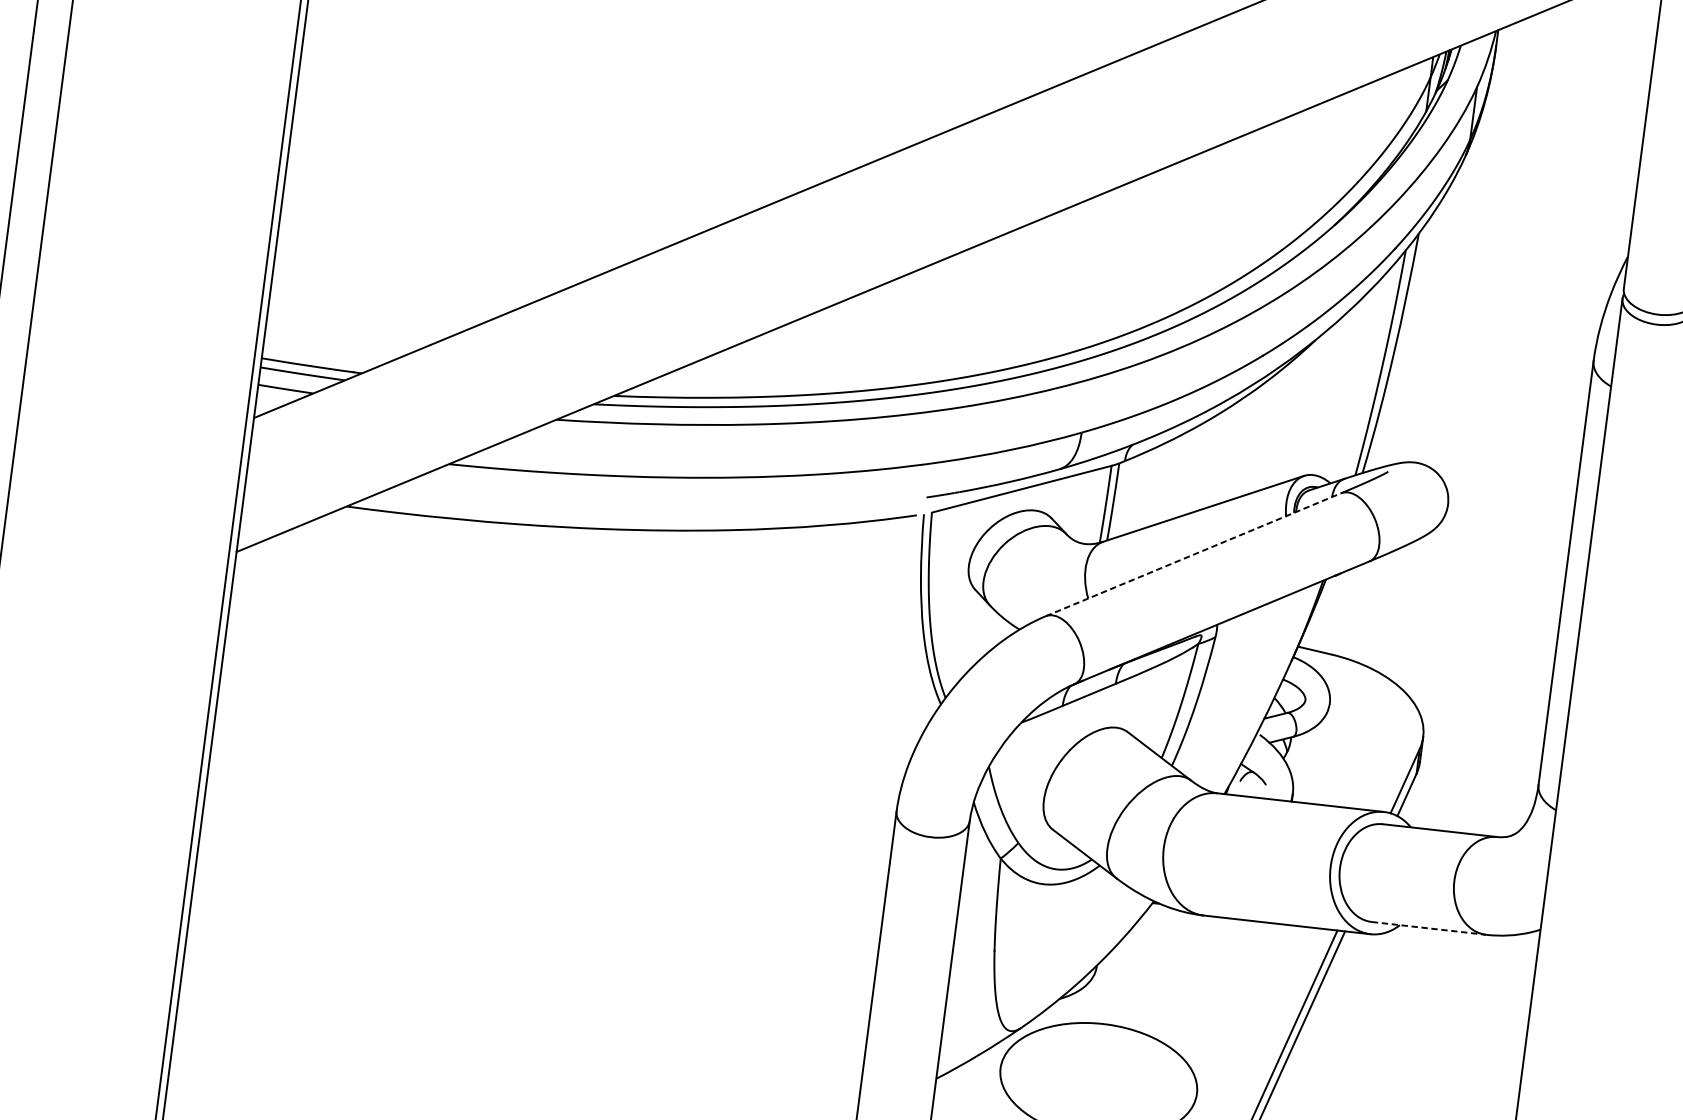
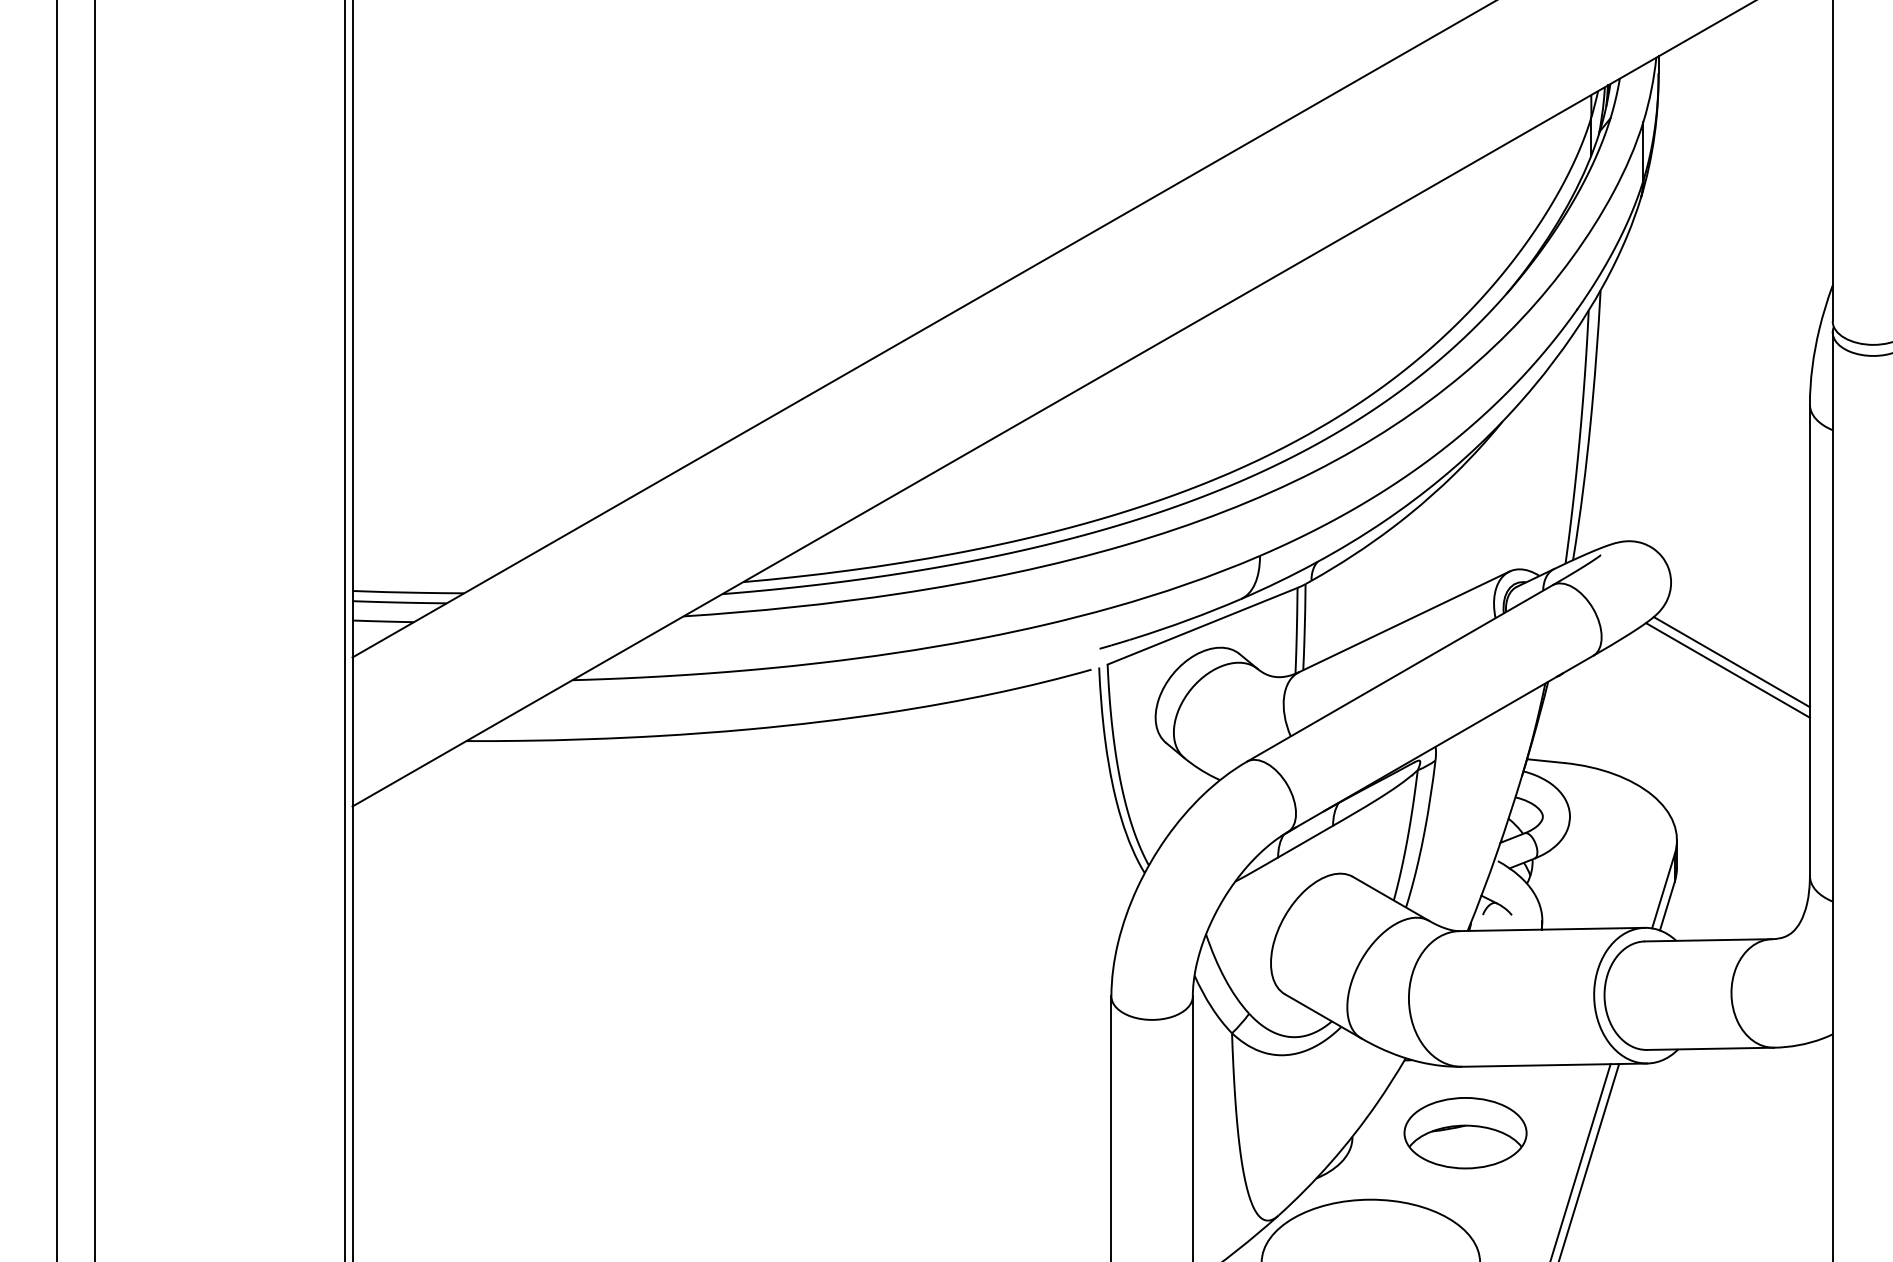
line: (1194, 554) -> (1400, 673), dashed -> solid
line: (1493, 583) -> (1731, 662), added
line: (1488, 590) -> (1727, 670), added
line: (1429, 928) -> (1711, 1048), dashed -> solid
part: (1198, 975) -> (1465, 1133), added

